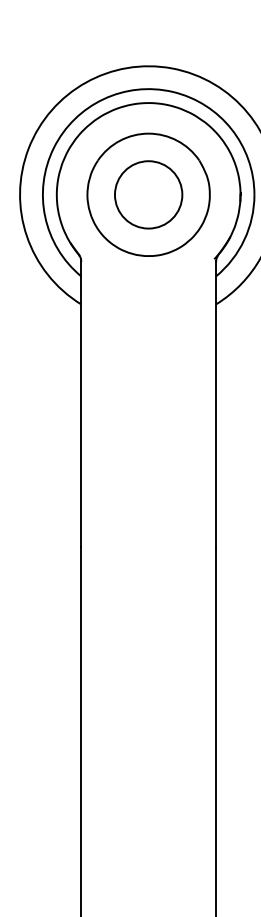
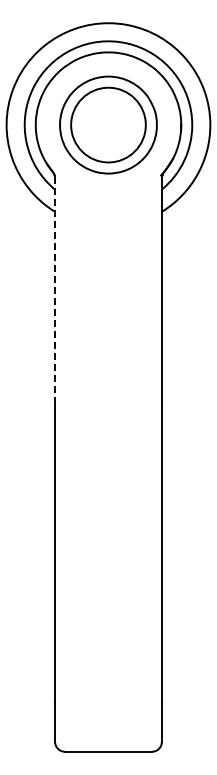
circle: (148, 194) -> (108, 124), size x1.4
line: (81, 404) -> (55, 291), solid -> dashed

